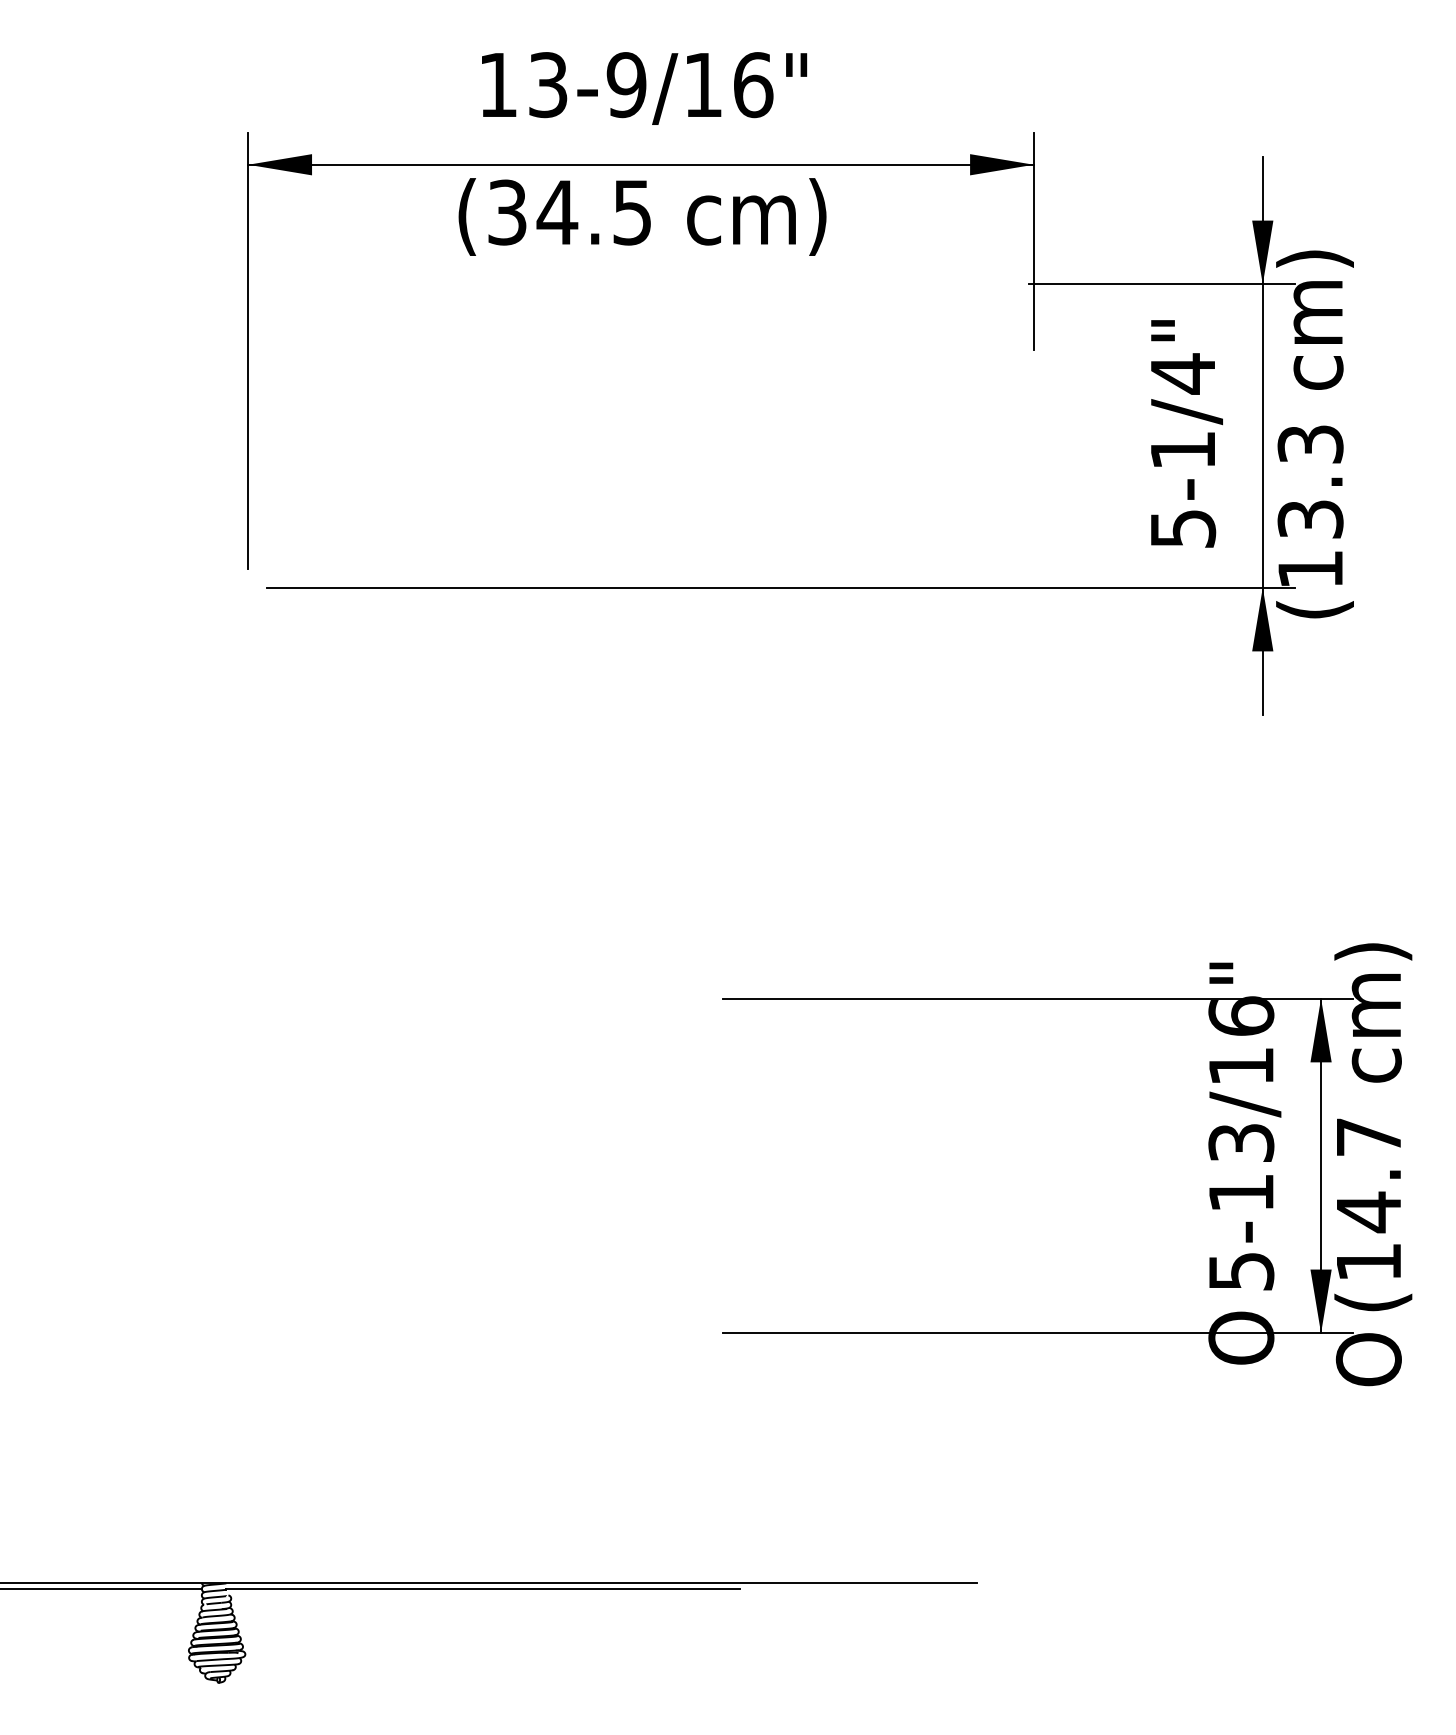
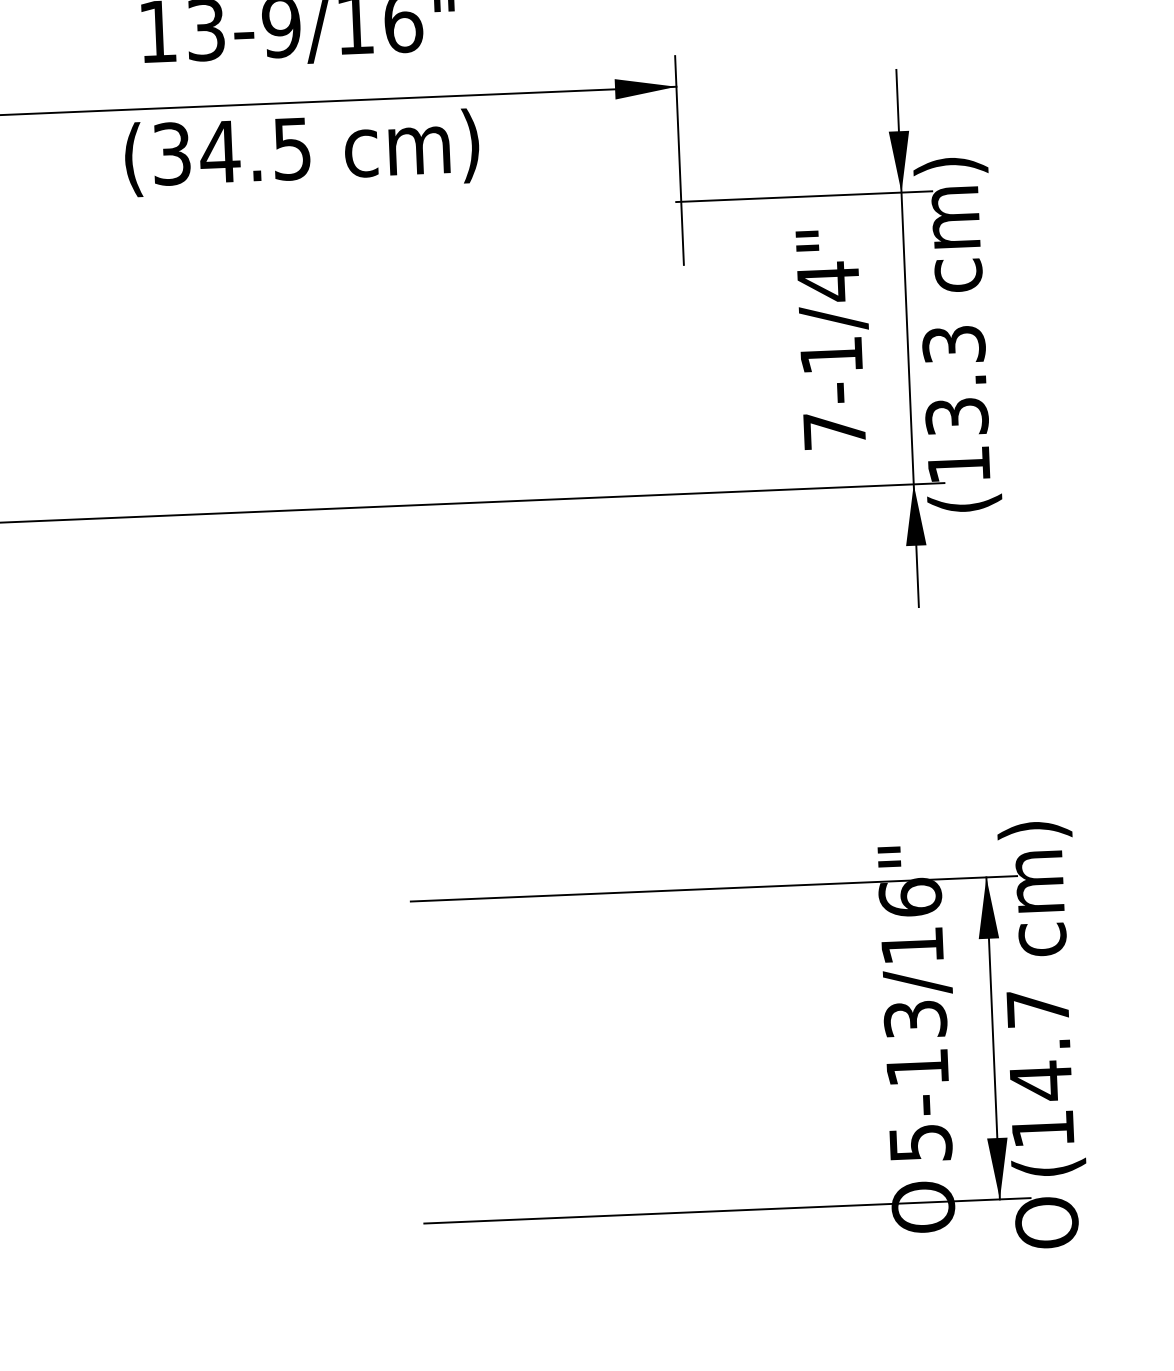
text: (1183, 528) -> (835, 430), 5-1/4" -> 7-1/4"

